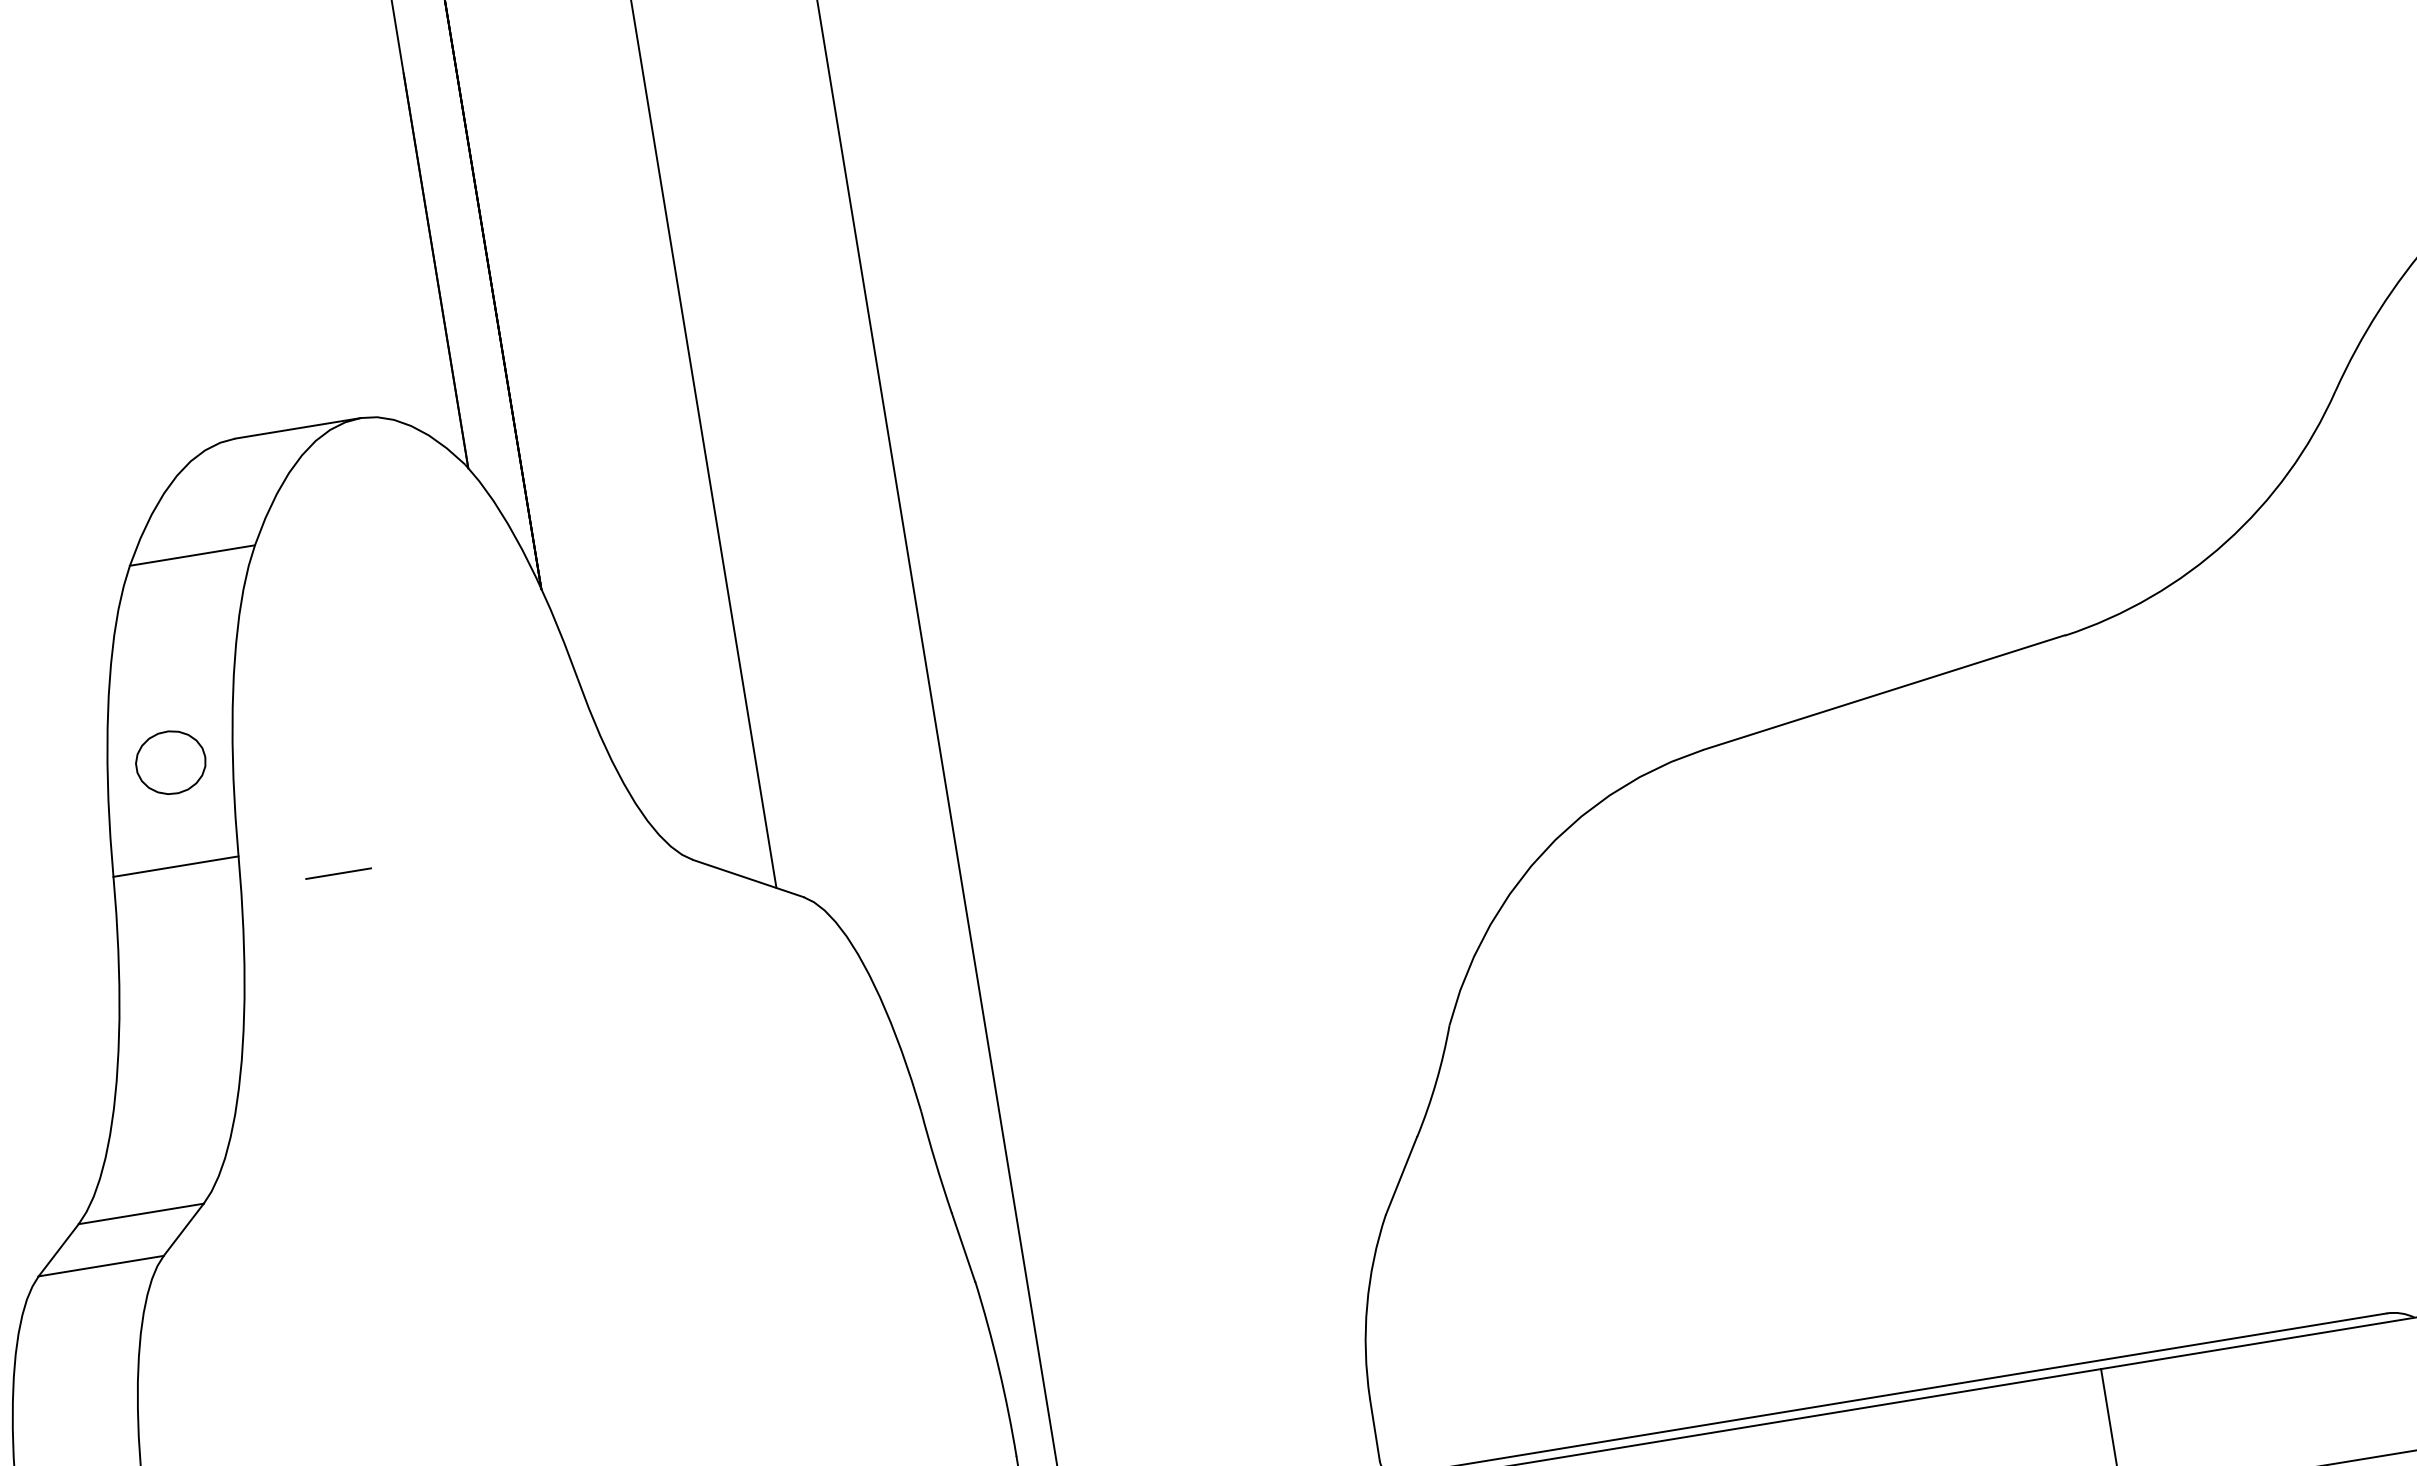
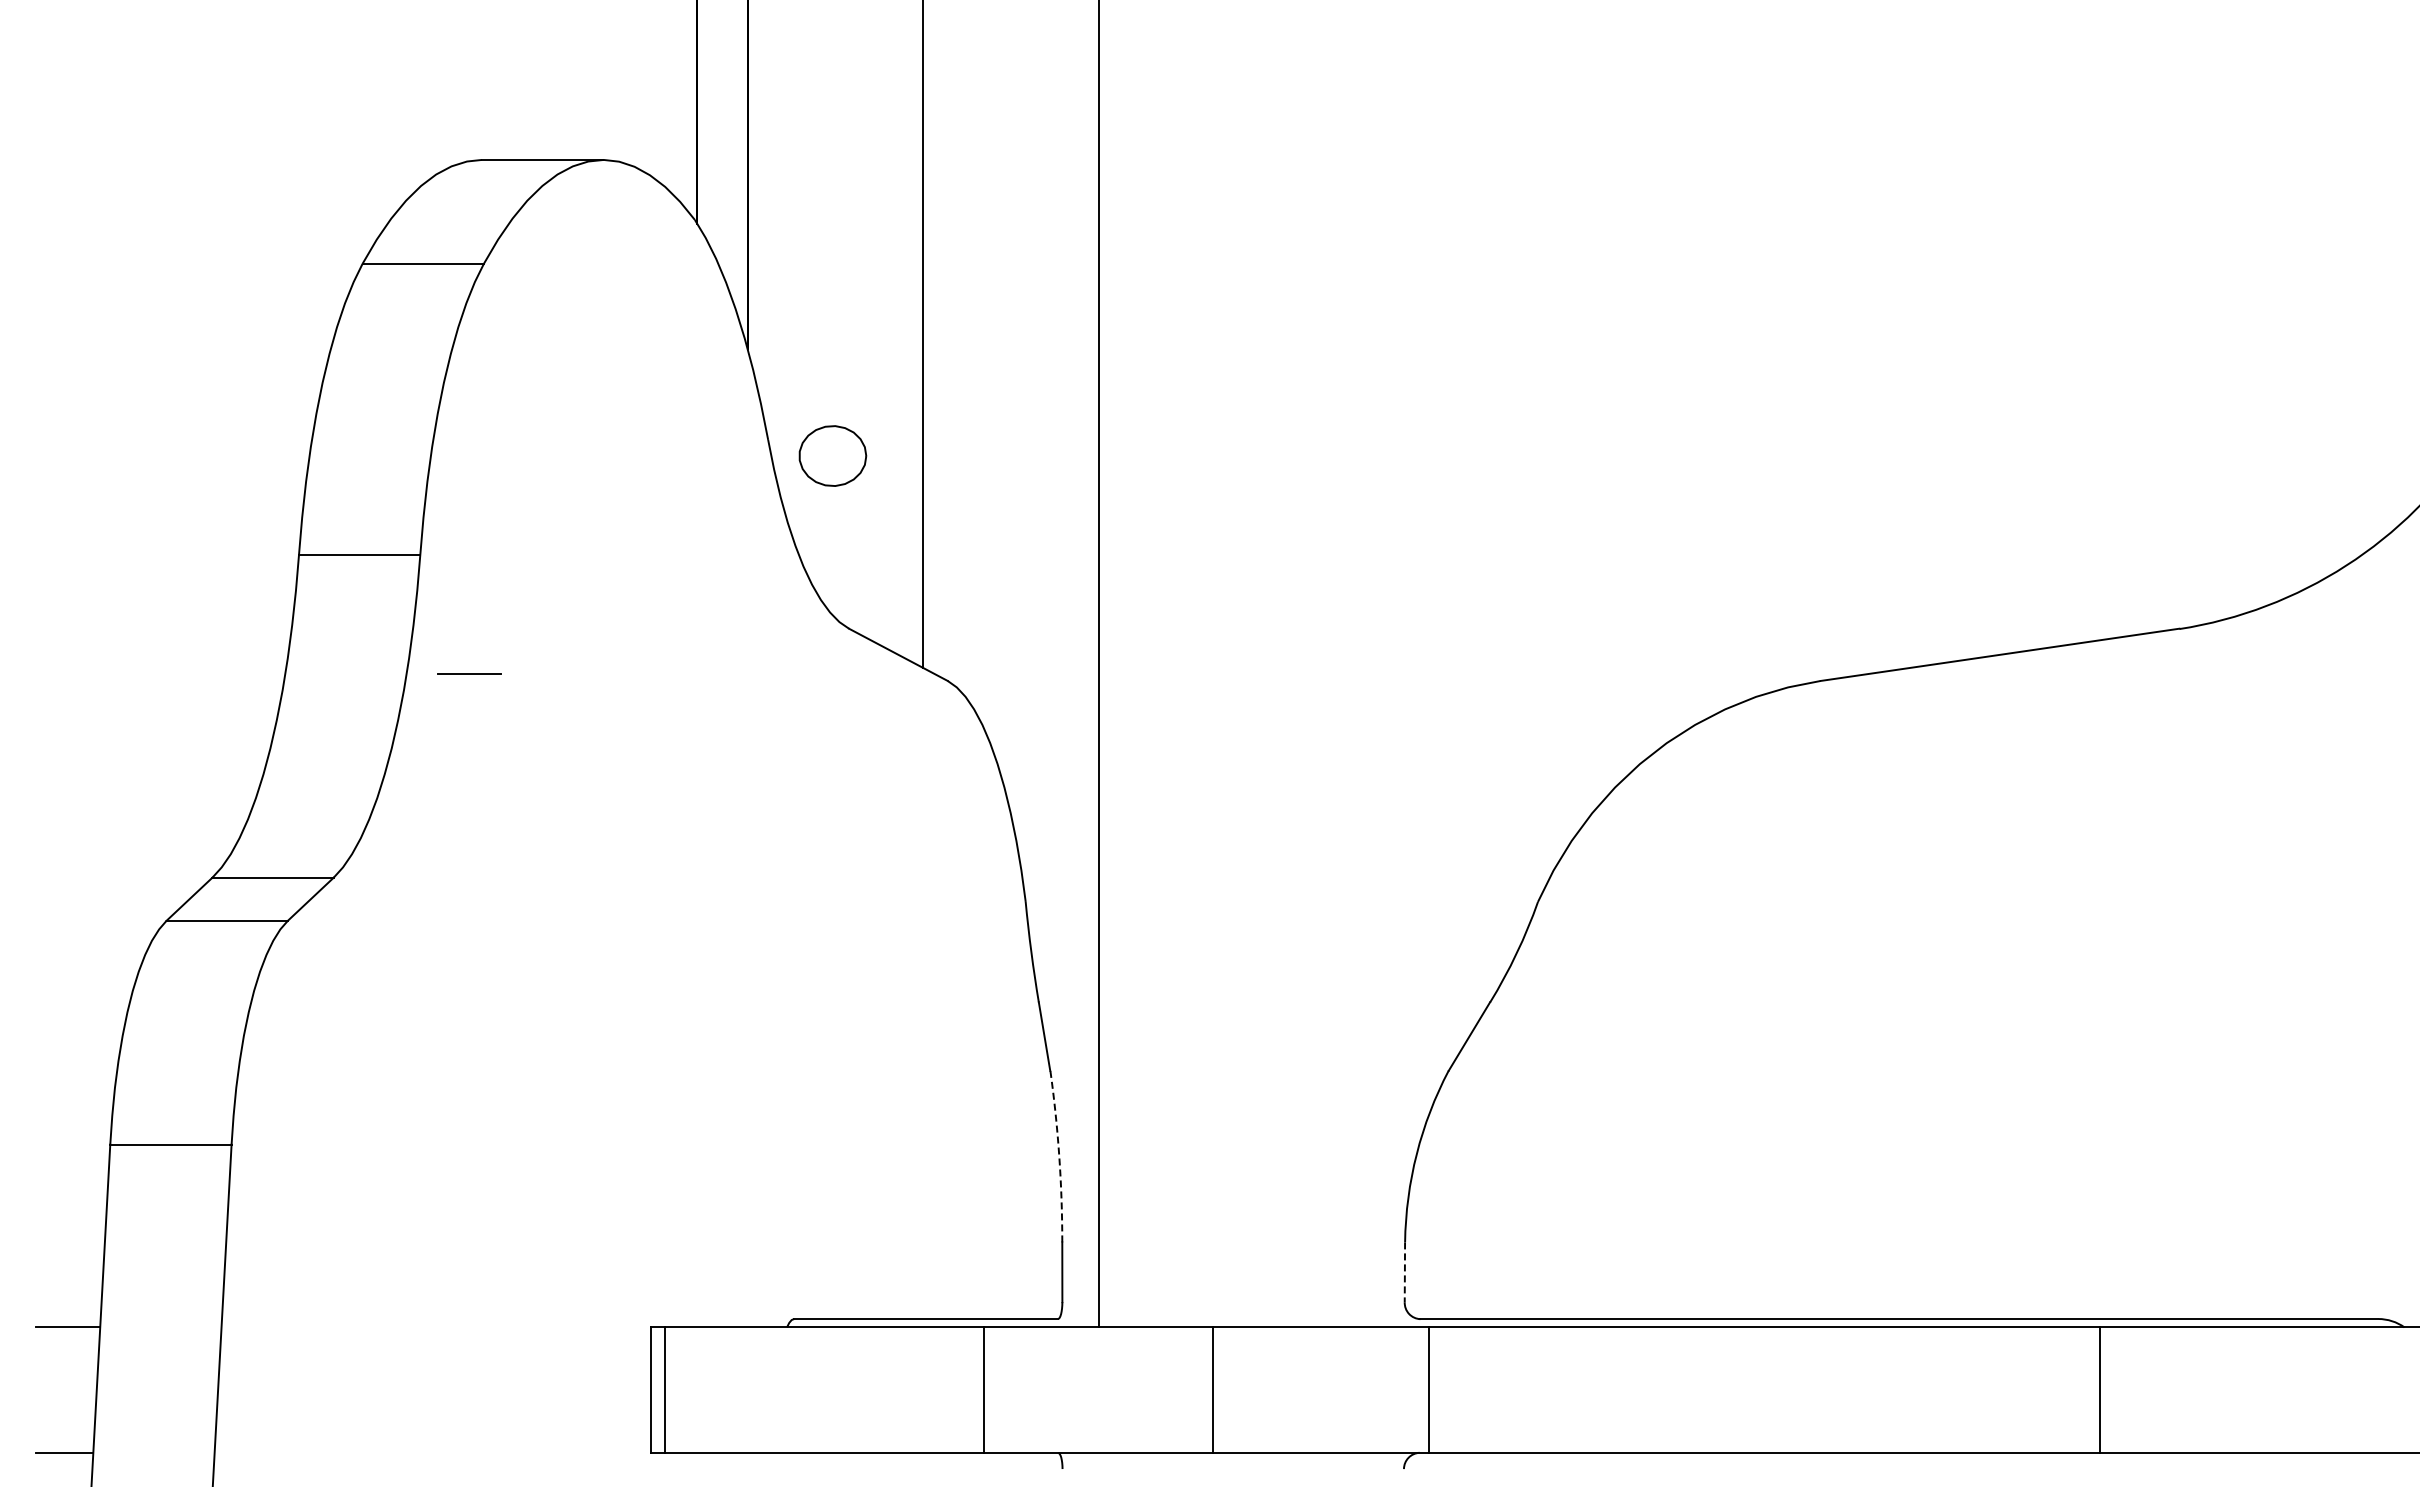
part: (170, 762) -> (832, 455), moved
line: (338, 873) -> (469, 673), moved
arc: (999, 1367) -> (1059, 1155), solid -> dashed
line: (1374, 1429) -> (1404, 1272), solid -> dashed

